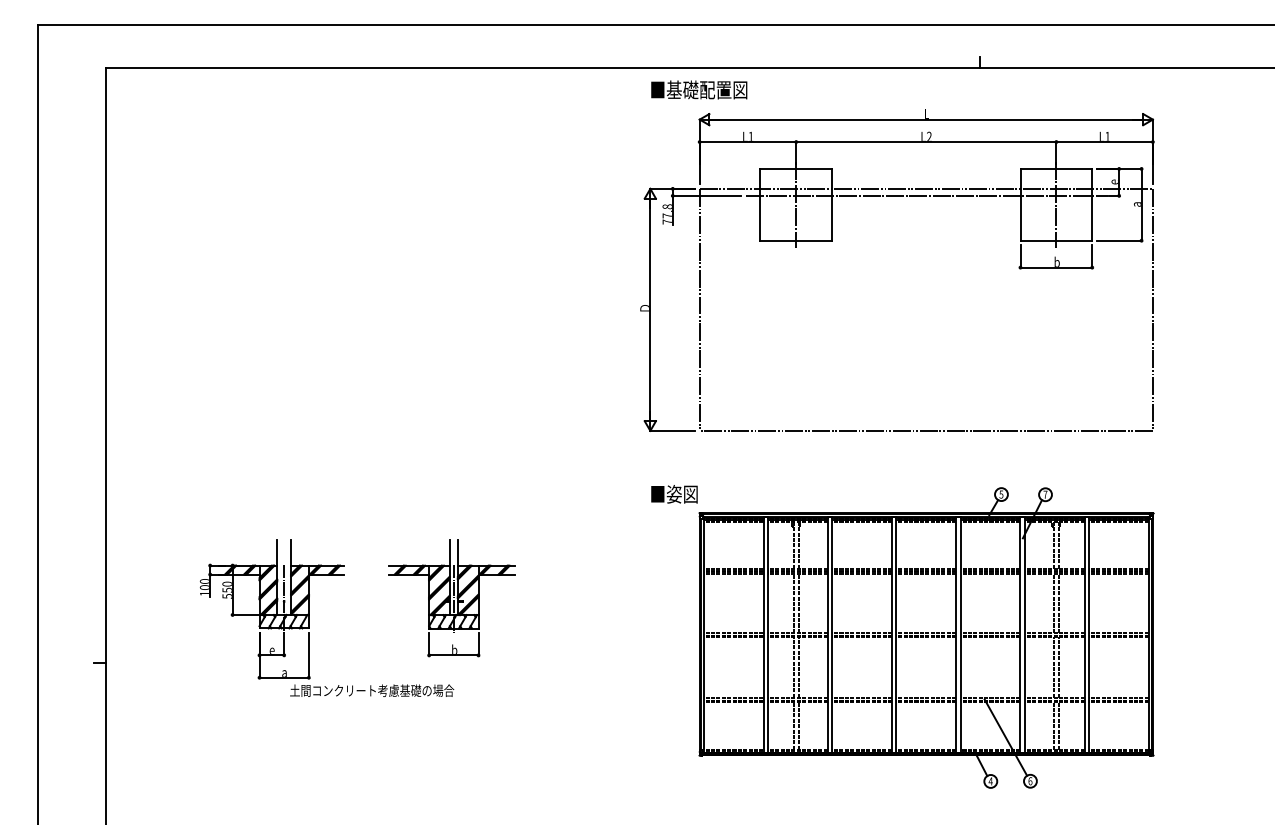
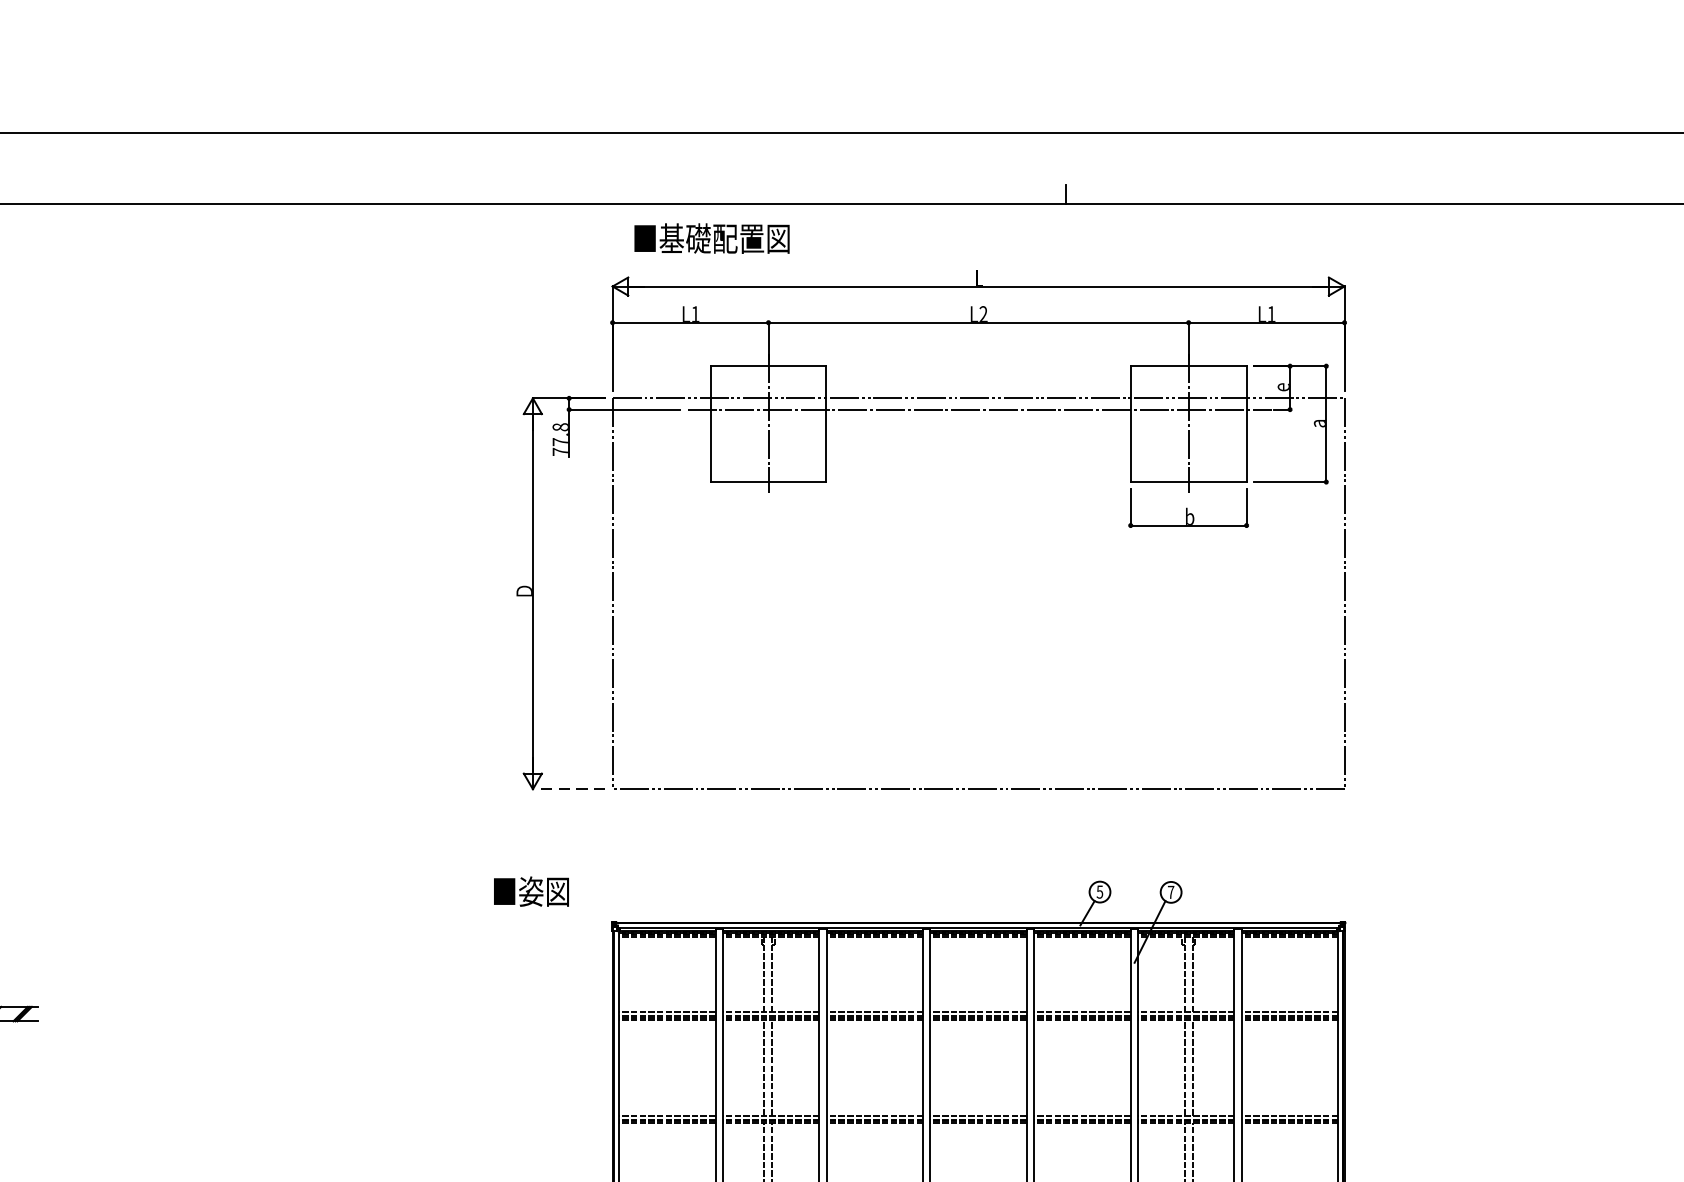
text: (699, 89) -> (712, 237), moved
line: (672, 430) -> (568, 788), solid -> dashed
text: (674, 494) -> (531, 891), moved
part: (451, 598) -> (211, 1059), removed

